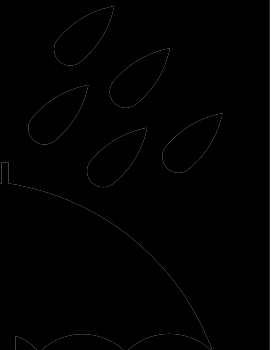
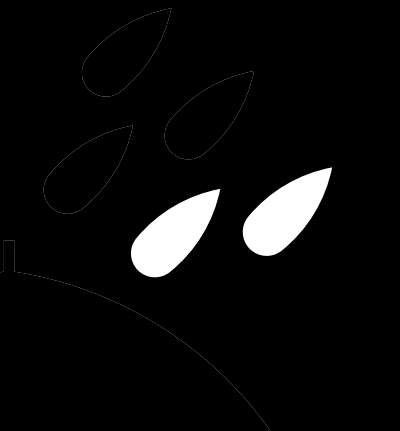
fill: (192, 142) -> (287, 210), removed
fill: (117, 157) -> (176, 233), removed

